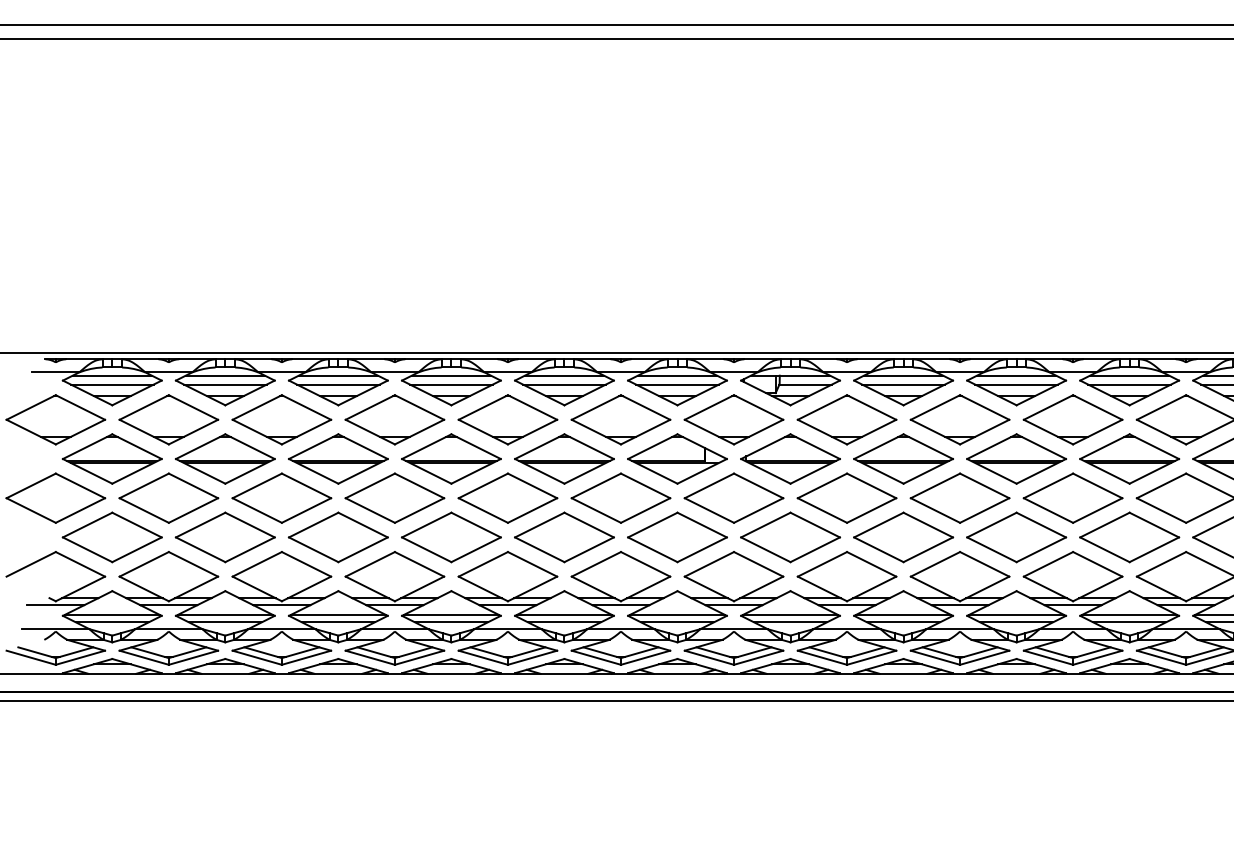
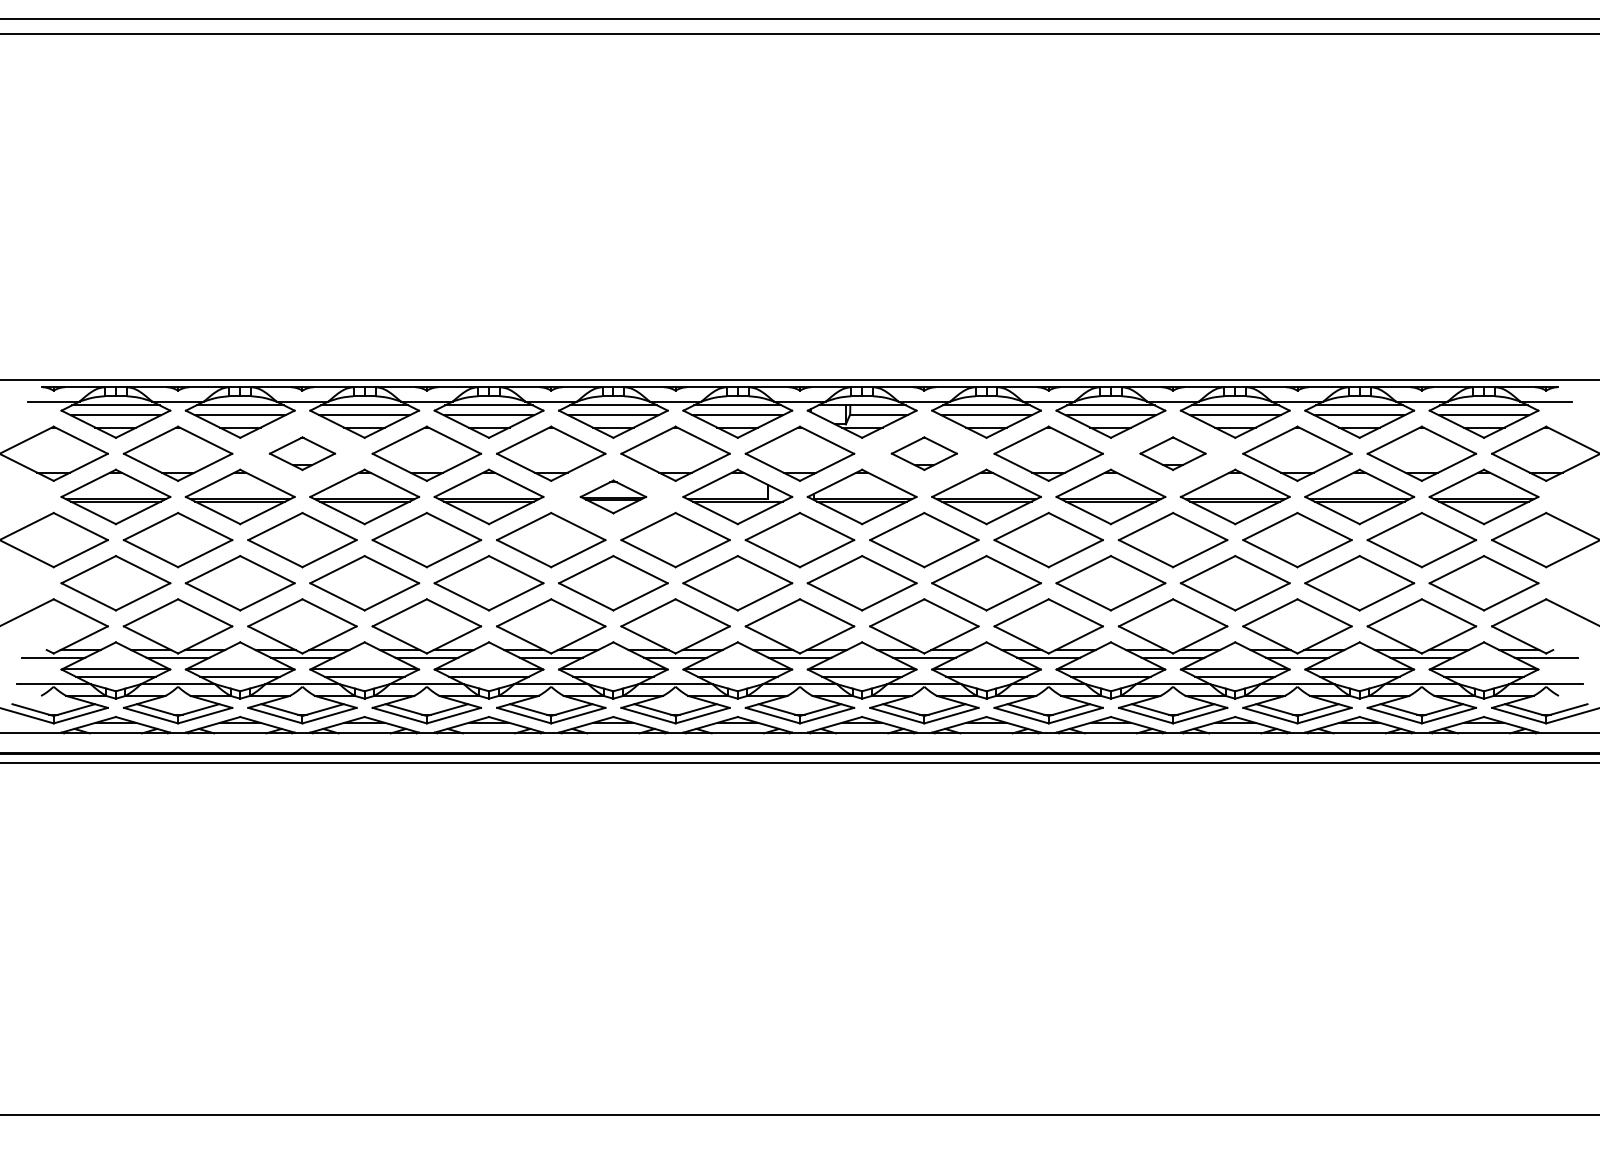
part: (281, 419) -> (302, 453), size x0.6
part: (847, 419) -> (924, 453), size x0.6
part: (1072, 419) -> (1172, 453), size x0.6
part: (564, 458) -> (613, 496), size x0.6

